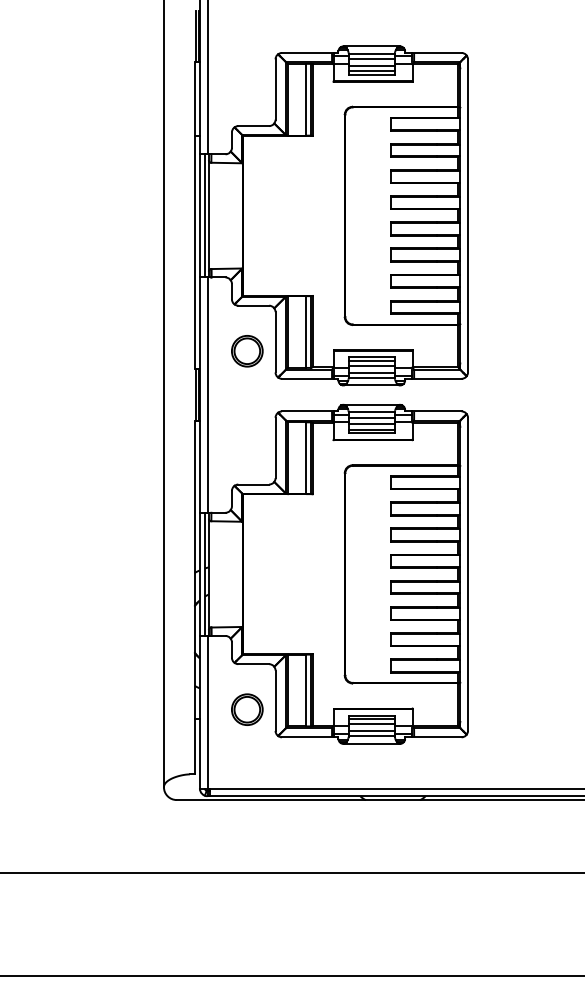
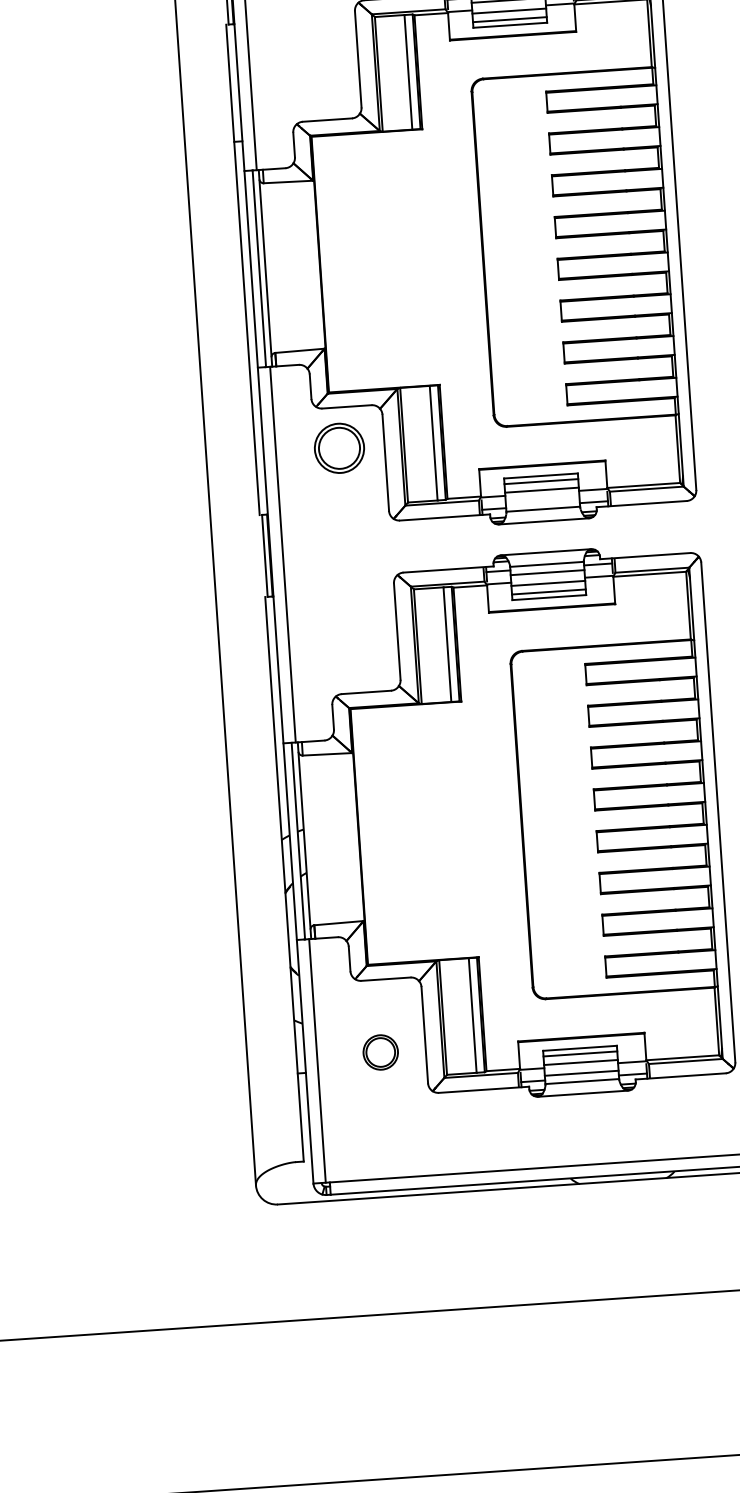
part: (247, 351) -> (339, 448), moved
line: (371, 372) -> (542, 500), removed
part: (247, 709) -> (380, 1052), size x0.7

